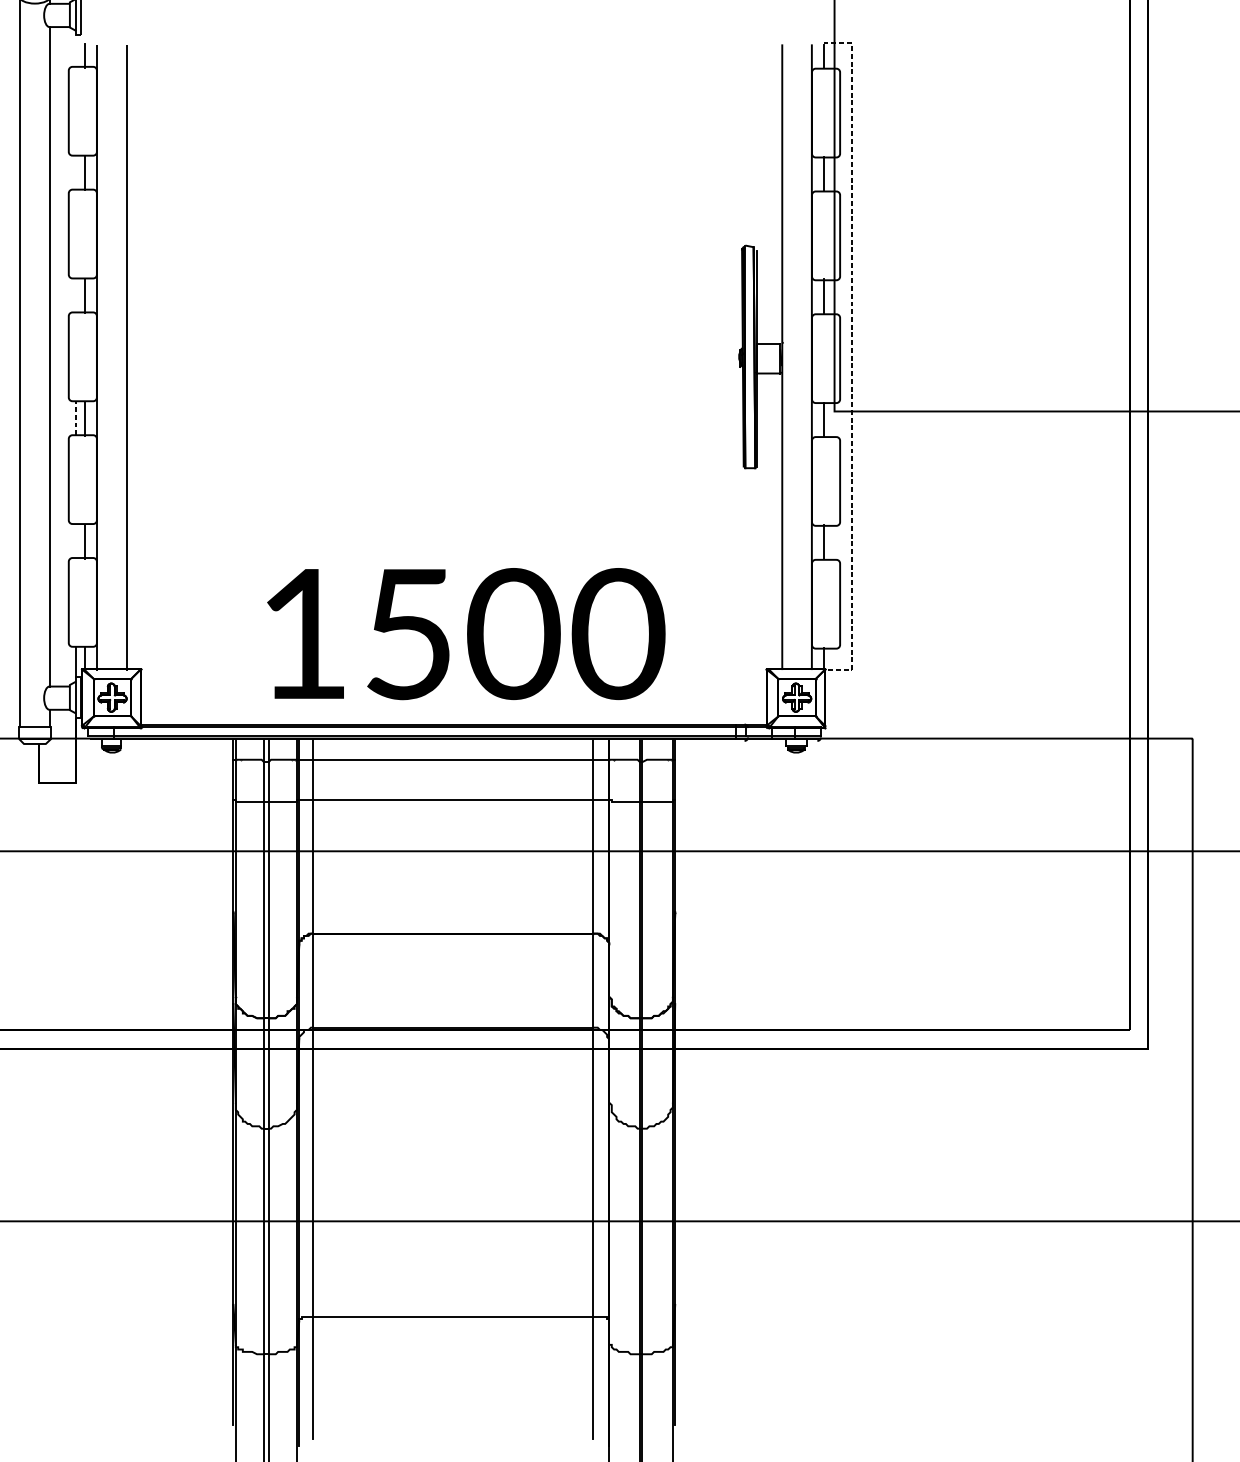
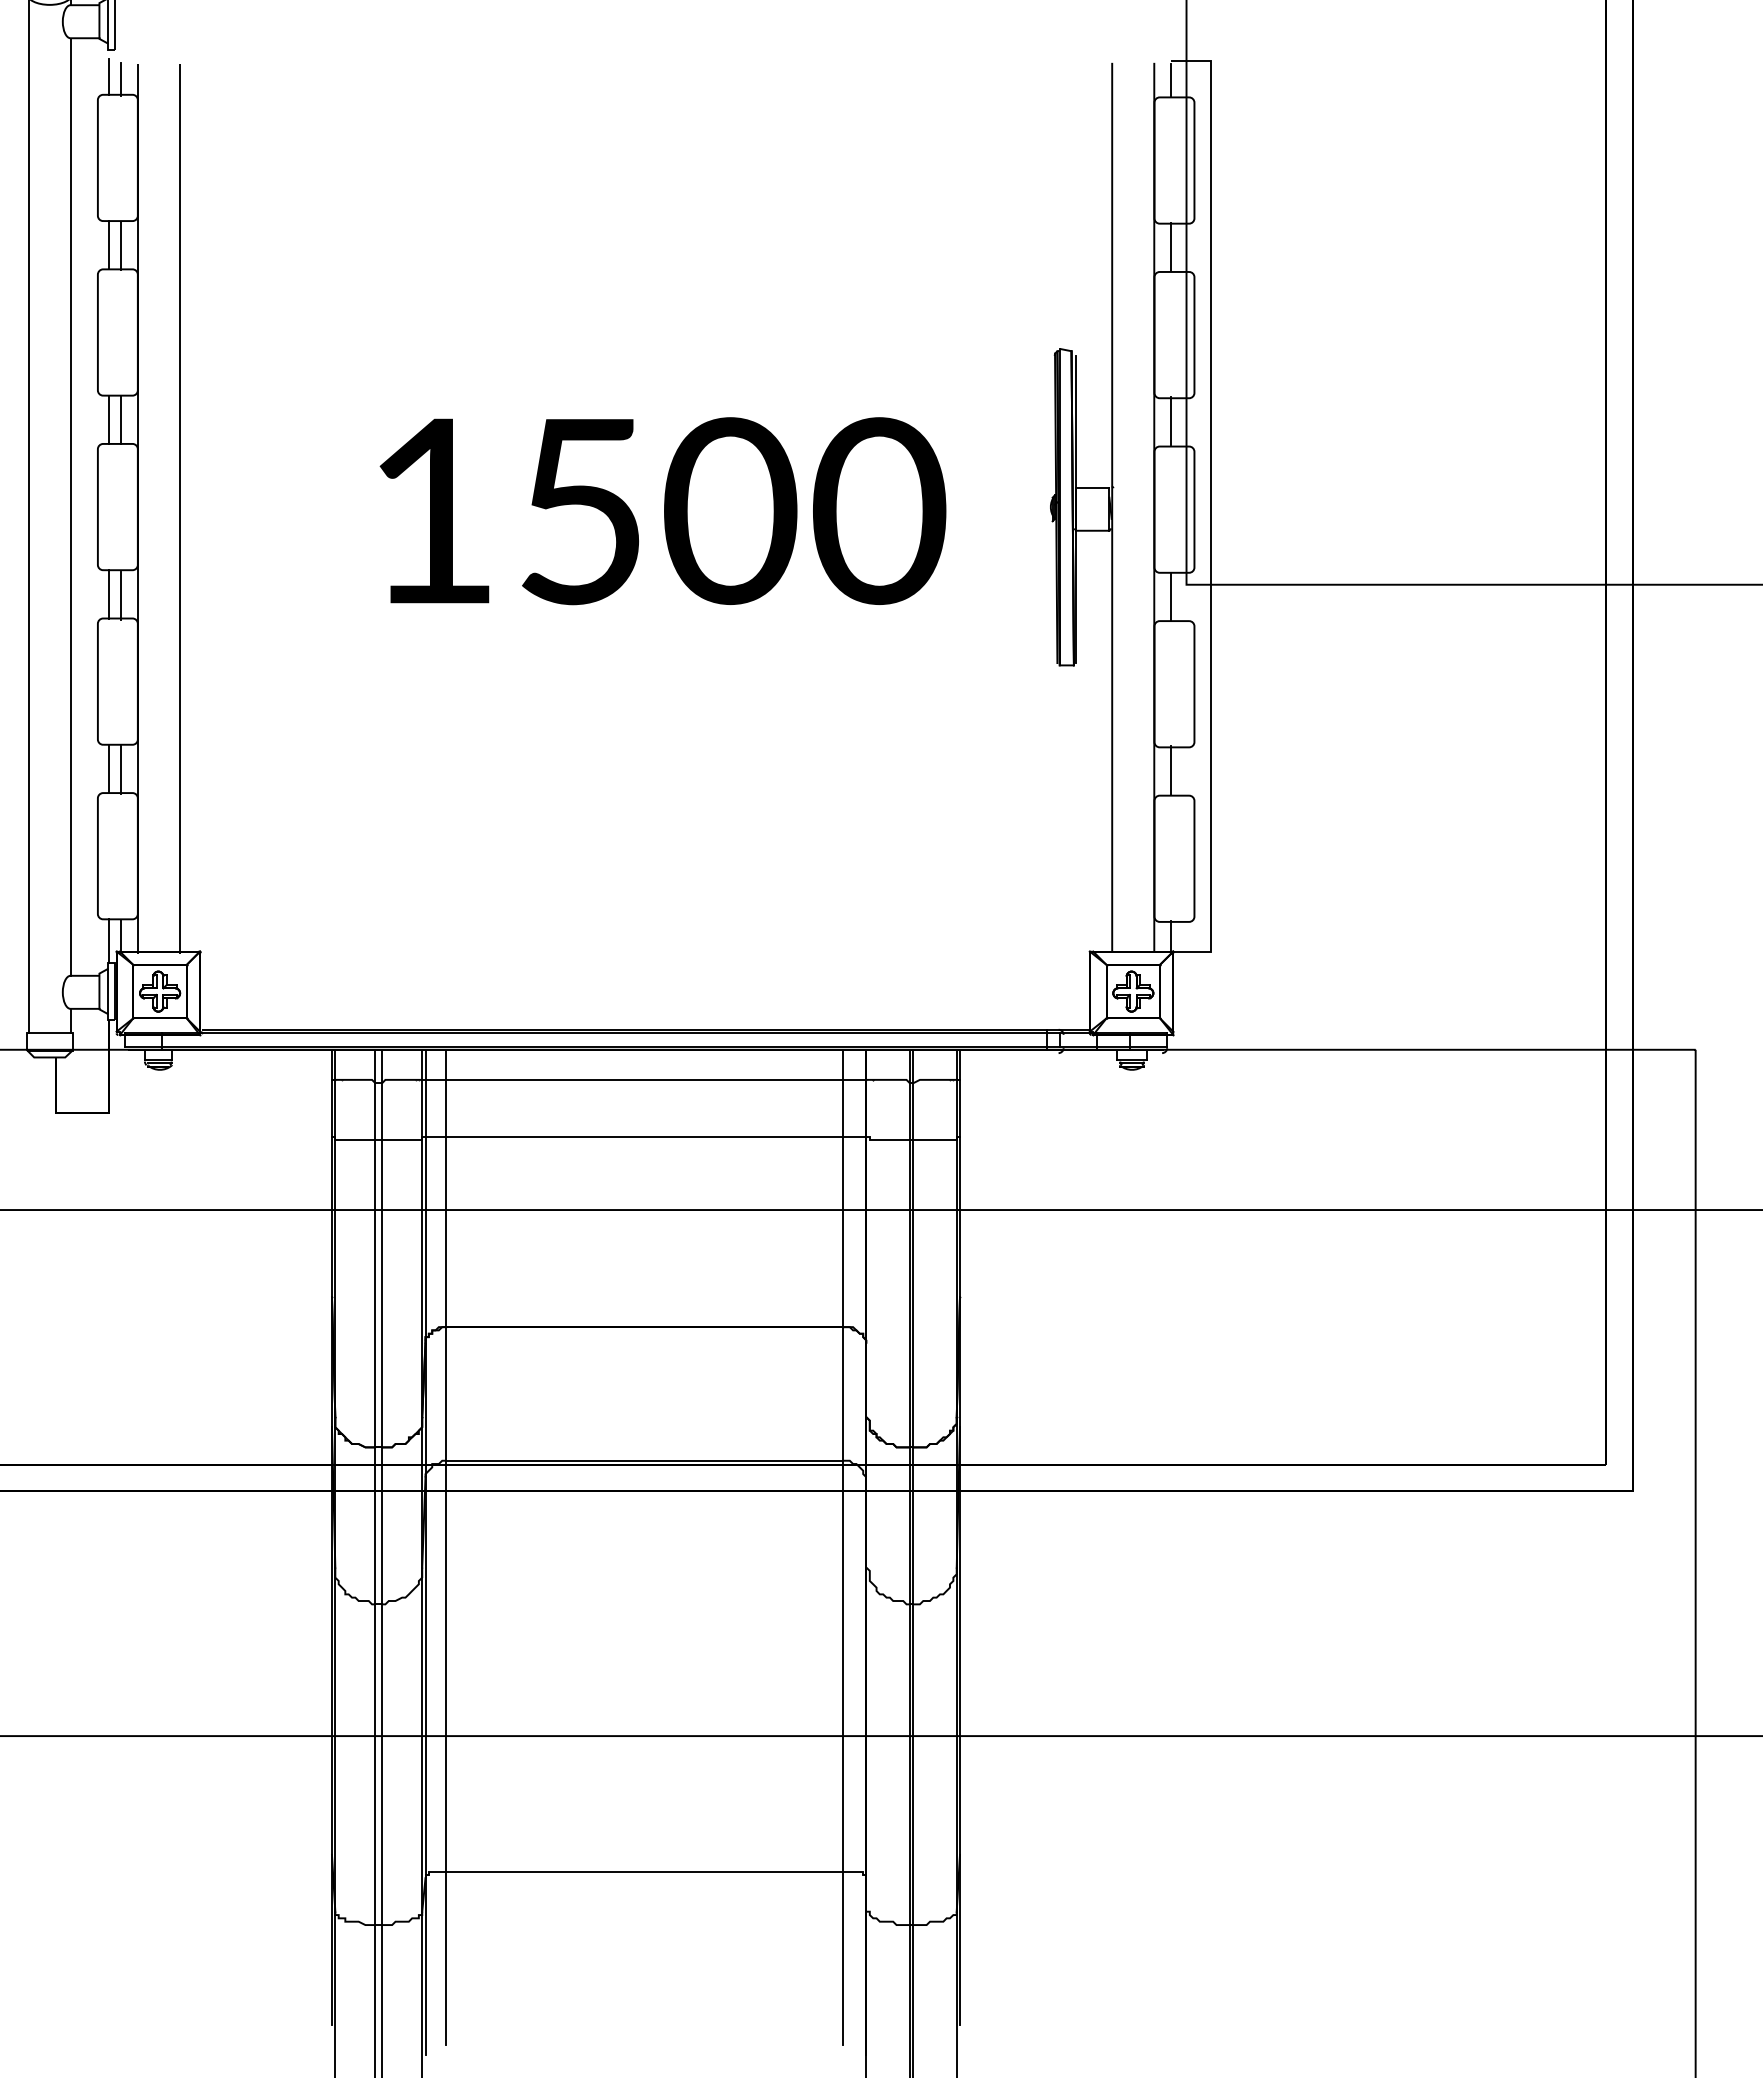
line: (76, 53) -> (108, 76), added
line: (76, 172) -> (108, 245), added
line: (76, 295) -> (108, 419), added
line: (851, 357) -> (1210, 507), dashed -> solid
line: (76, 417) -> (108, 593), dashed -> solid
line: (76, 540) -> (108, 768), added
text: (465, 634) -> (662, 511), moved

